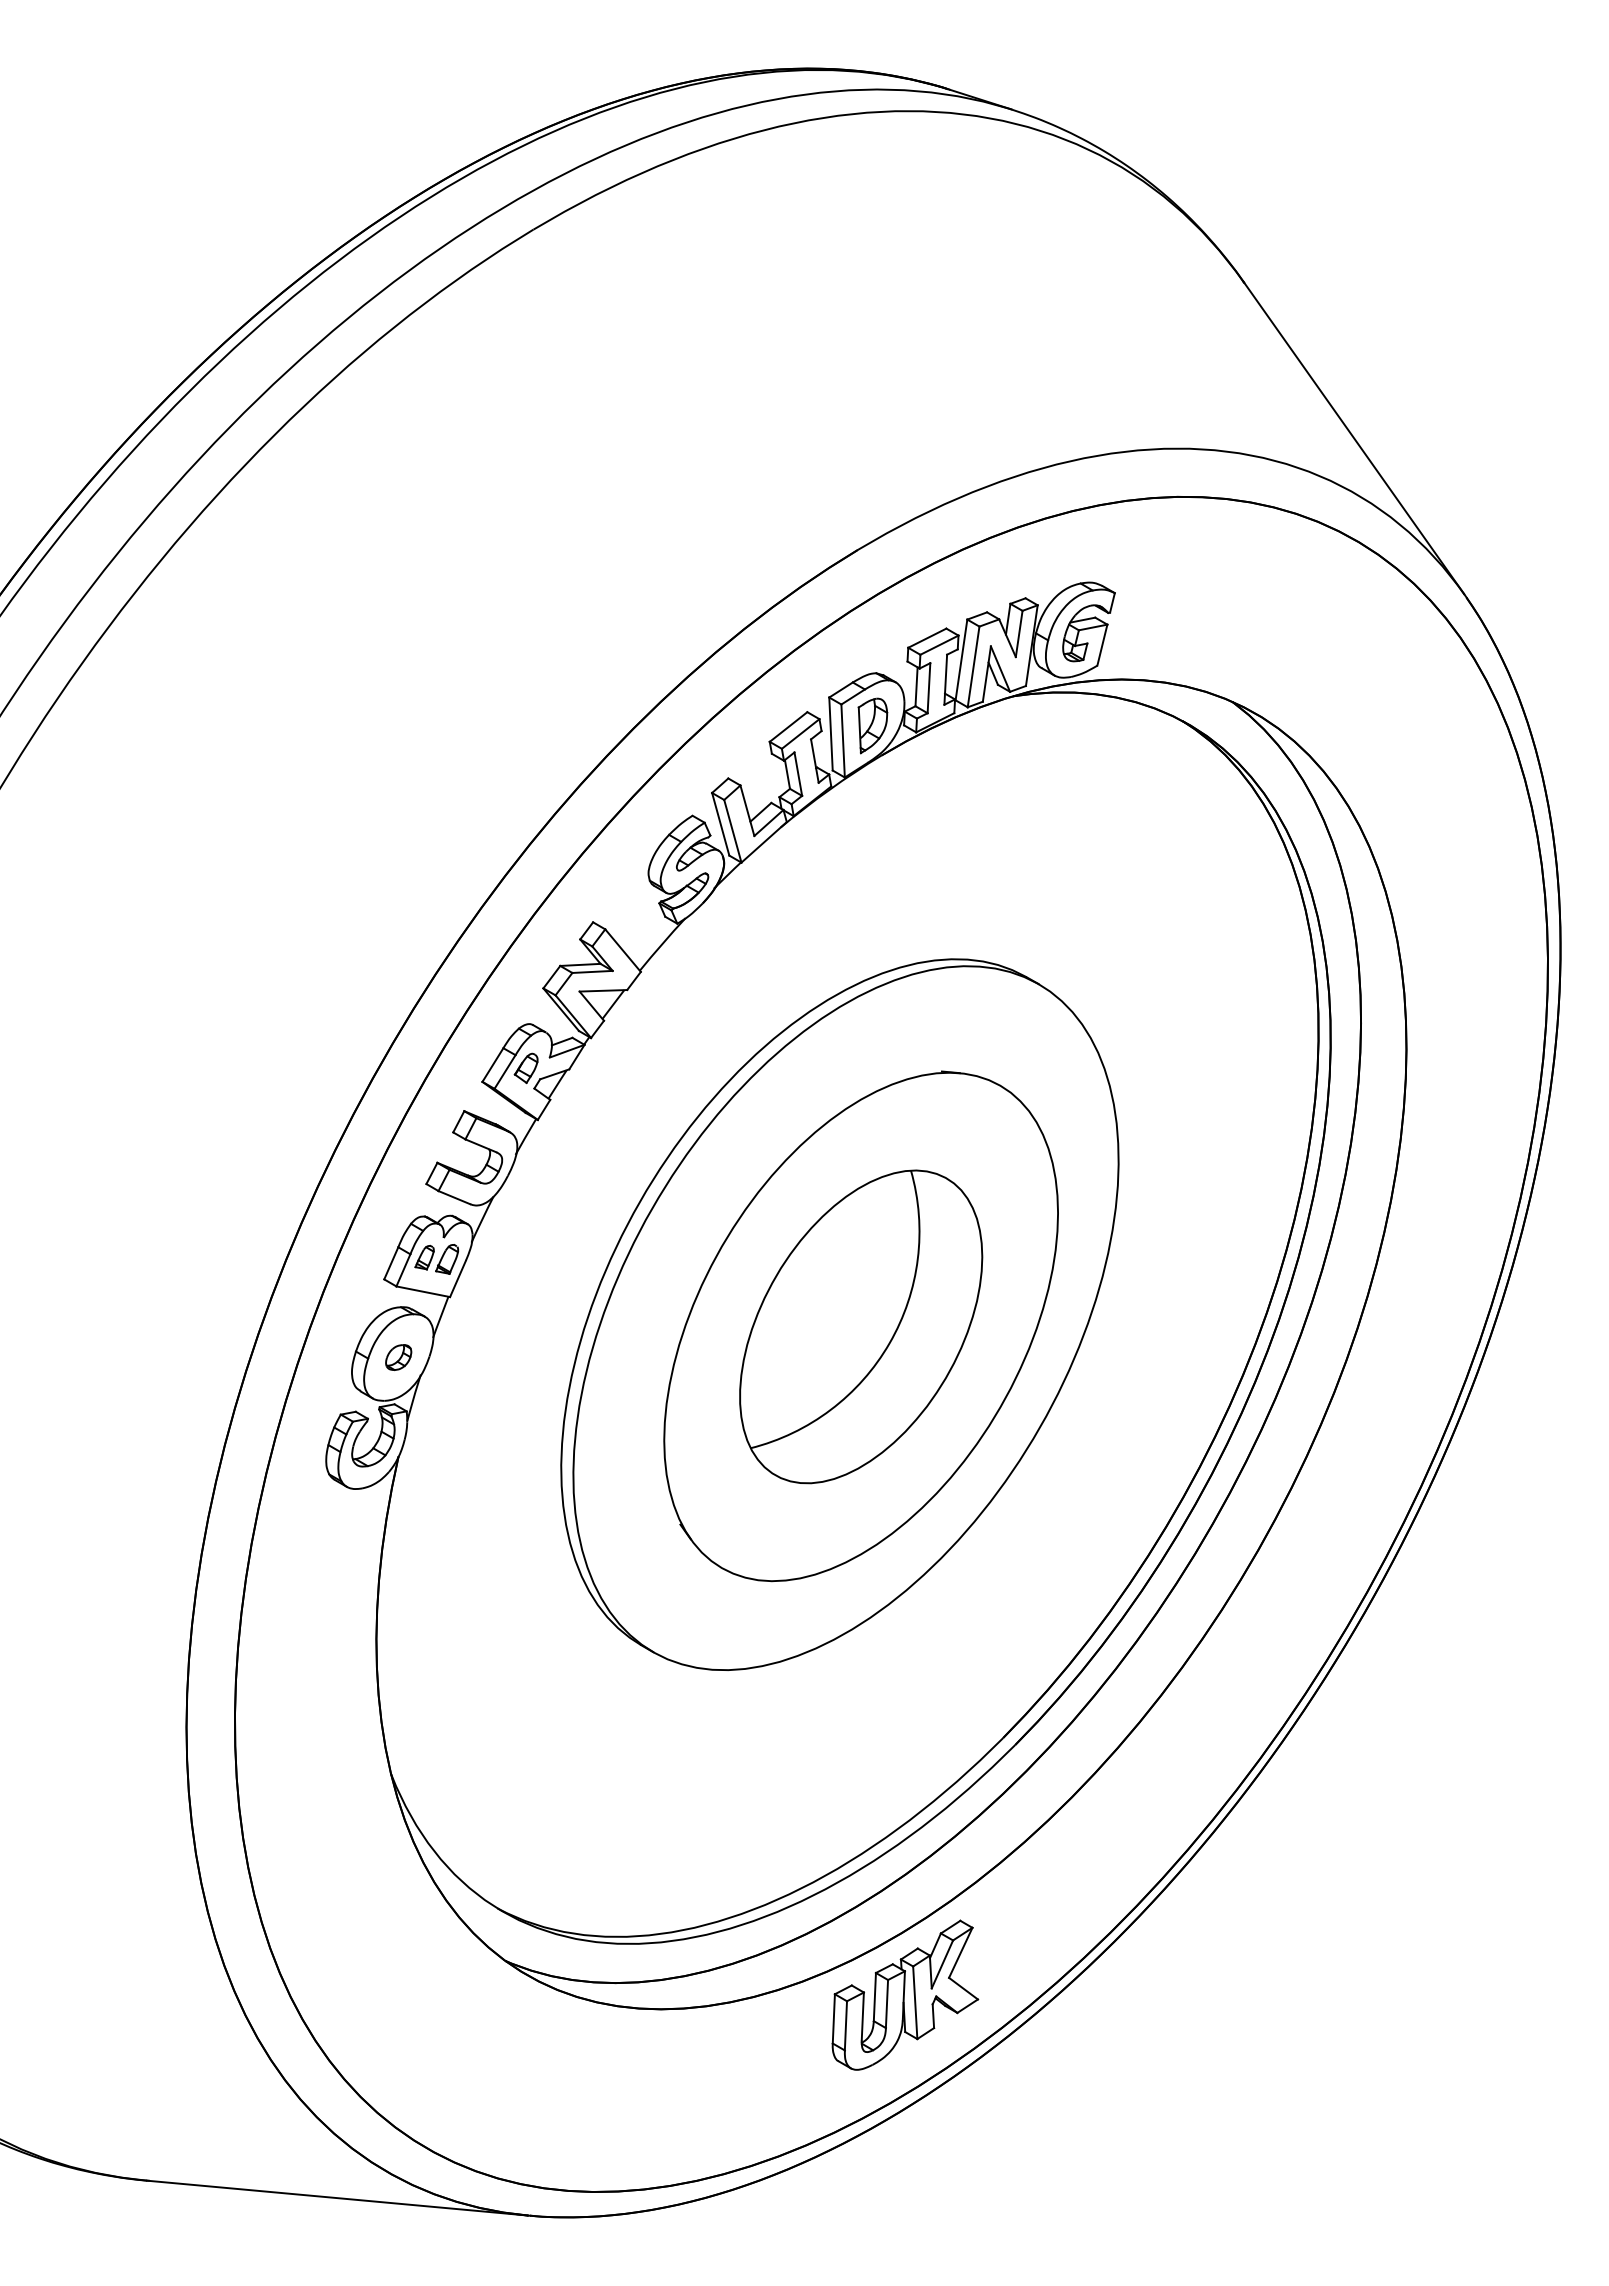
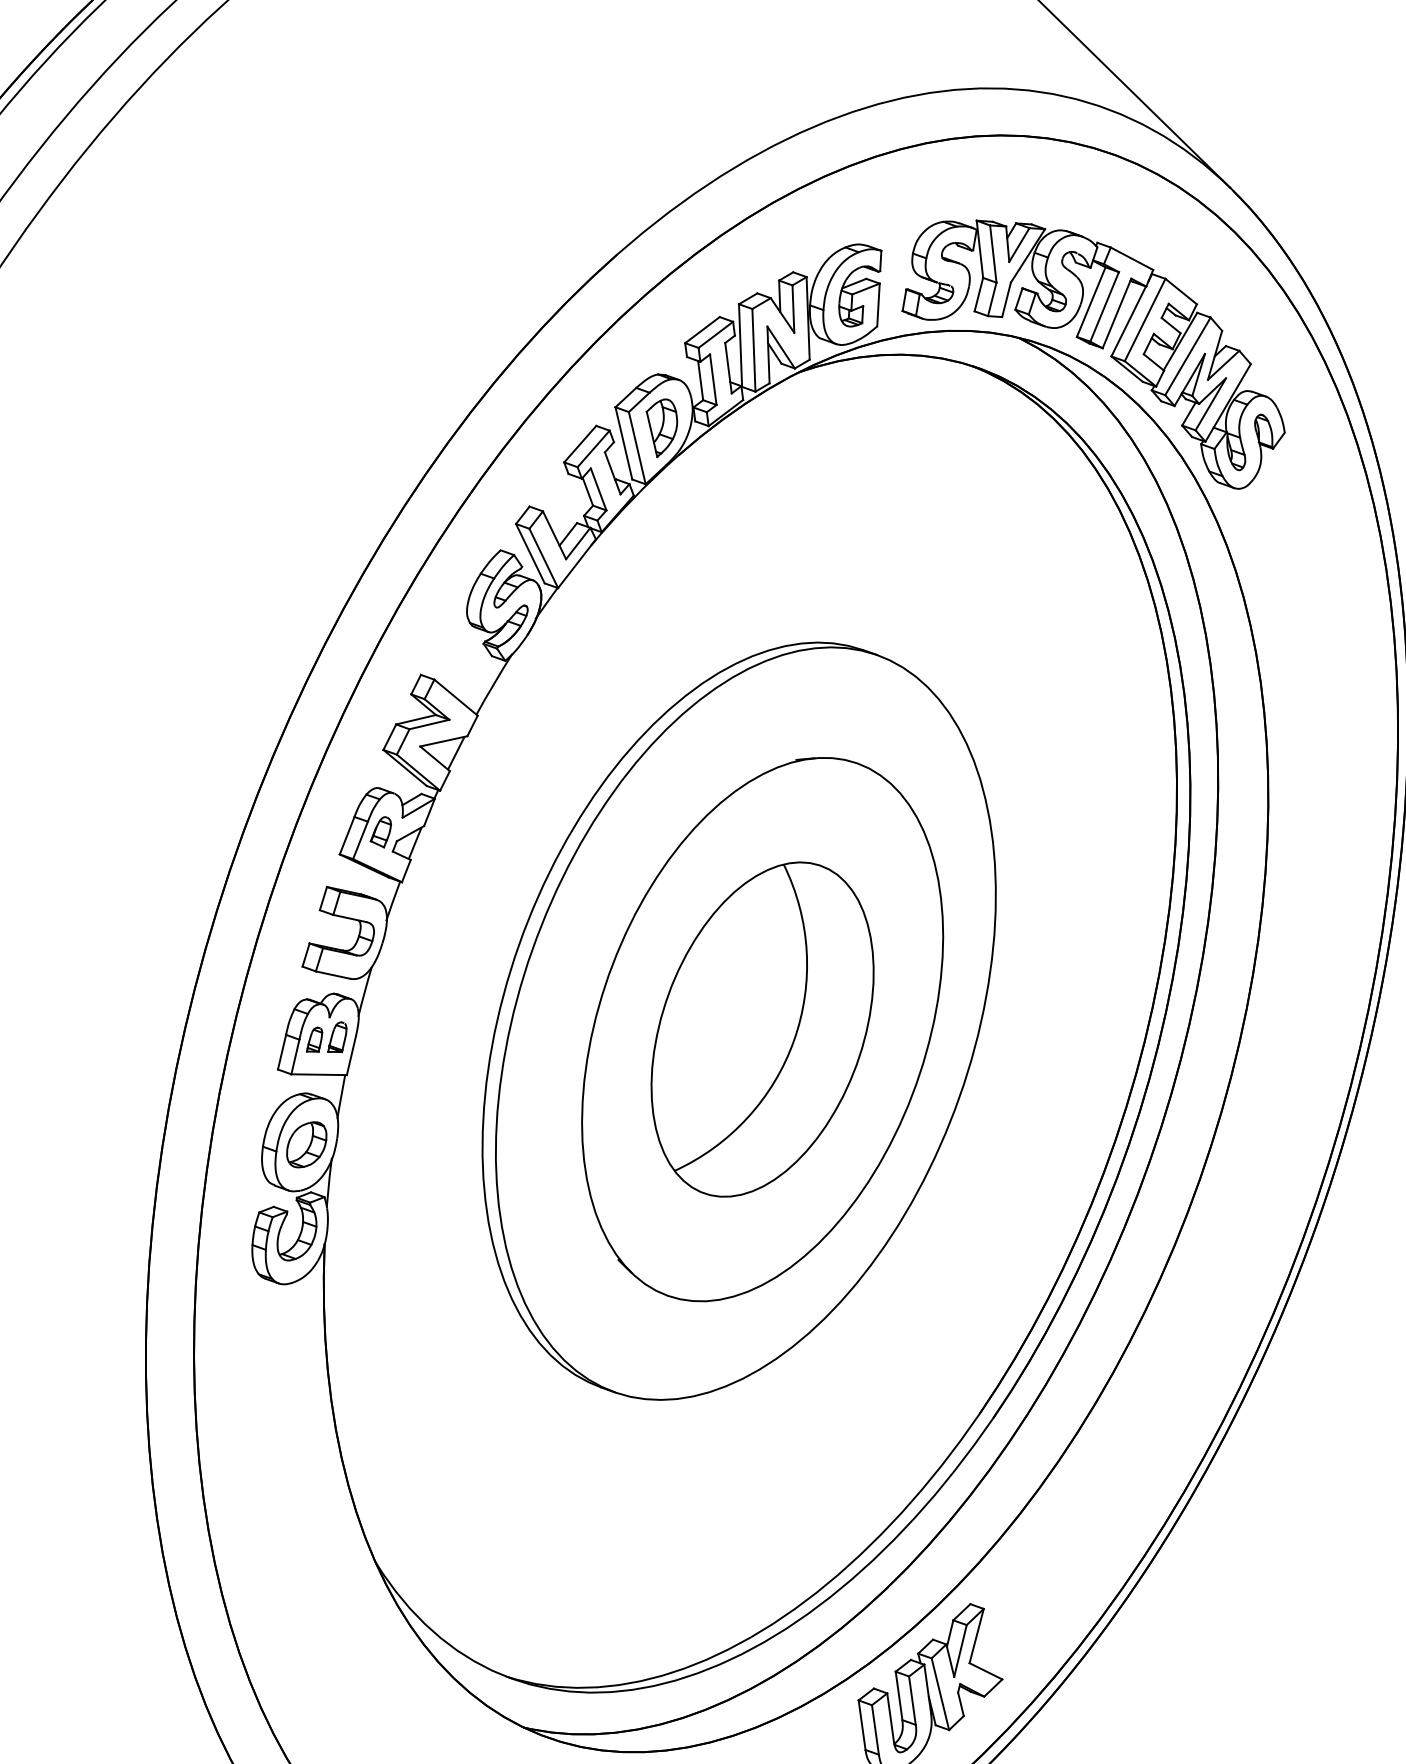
part: (1303, 723) -> (1093, 346), added
part: (398, 1357) -> (306, 1144), size x1.67

